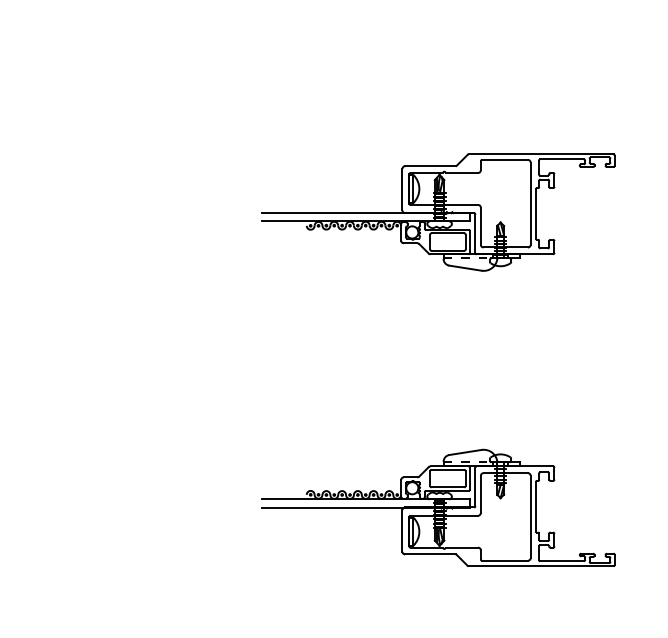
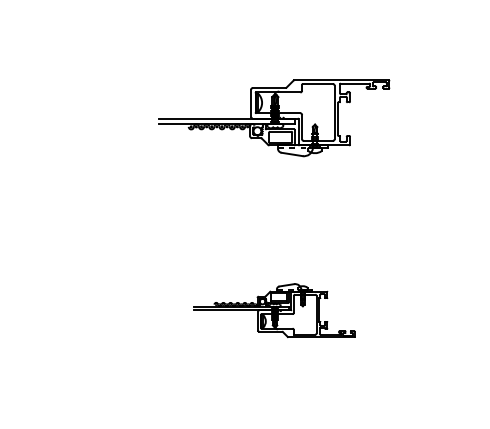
part: (438, 507) -> (274, 310), size x0.7

